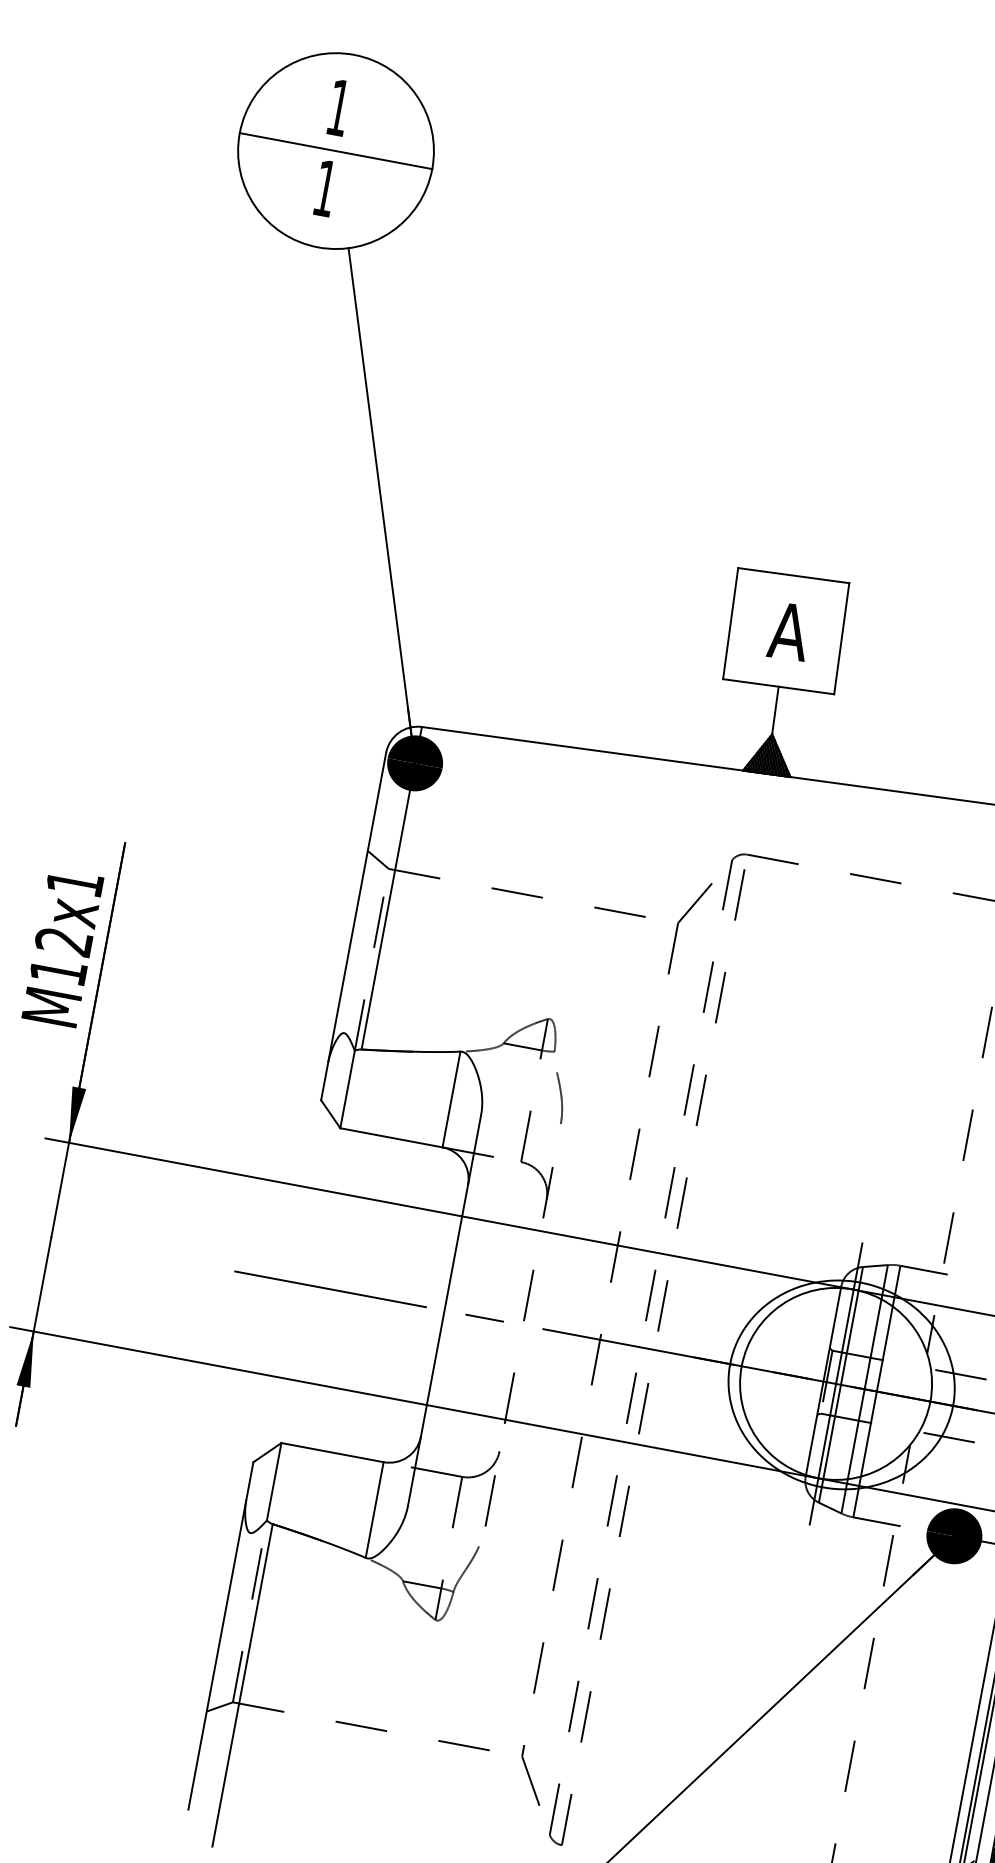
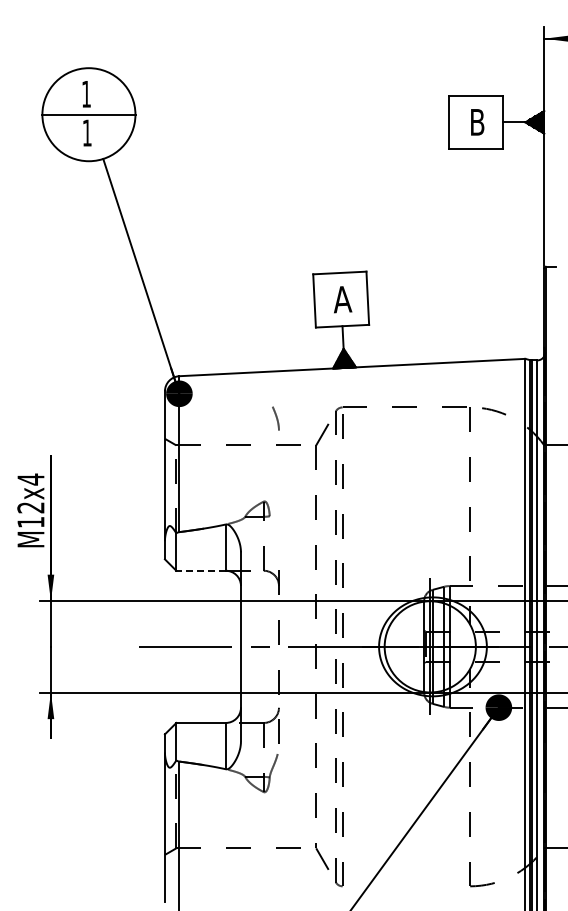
text: (73, 882) -> (30, 479), M12x1 -> M12x4
curve: (558, 1095) -> (275, 417), moved
line: (392, 1137) -> (201, 570), solid -> dashed

